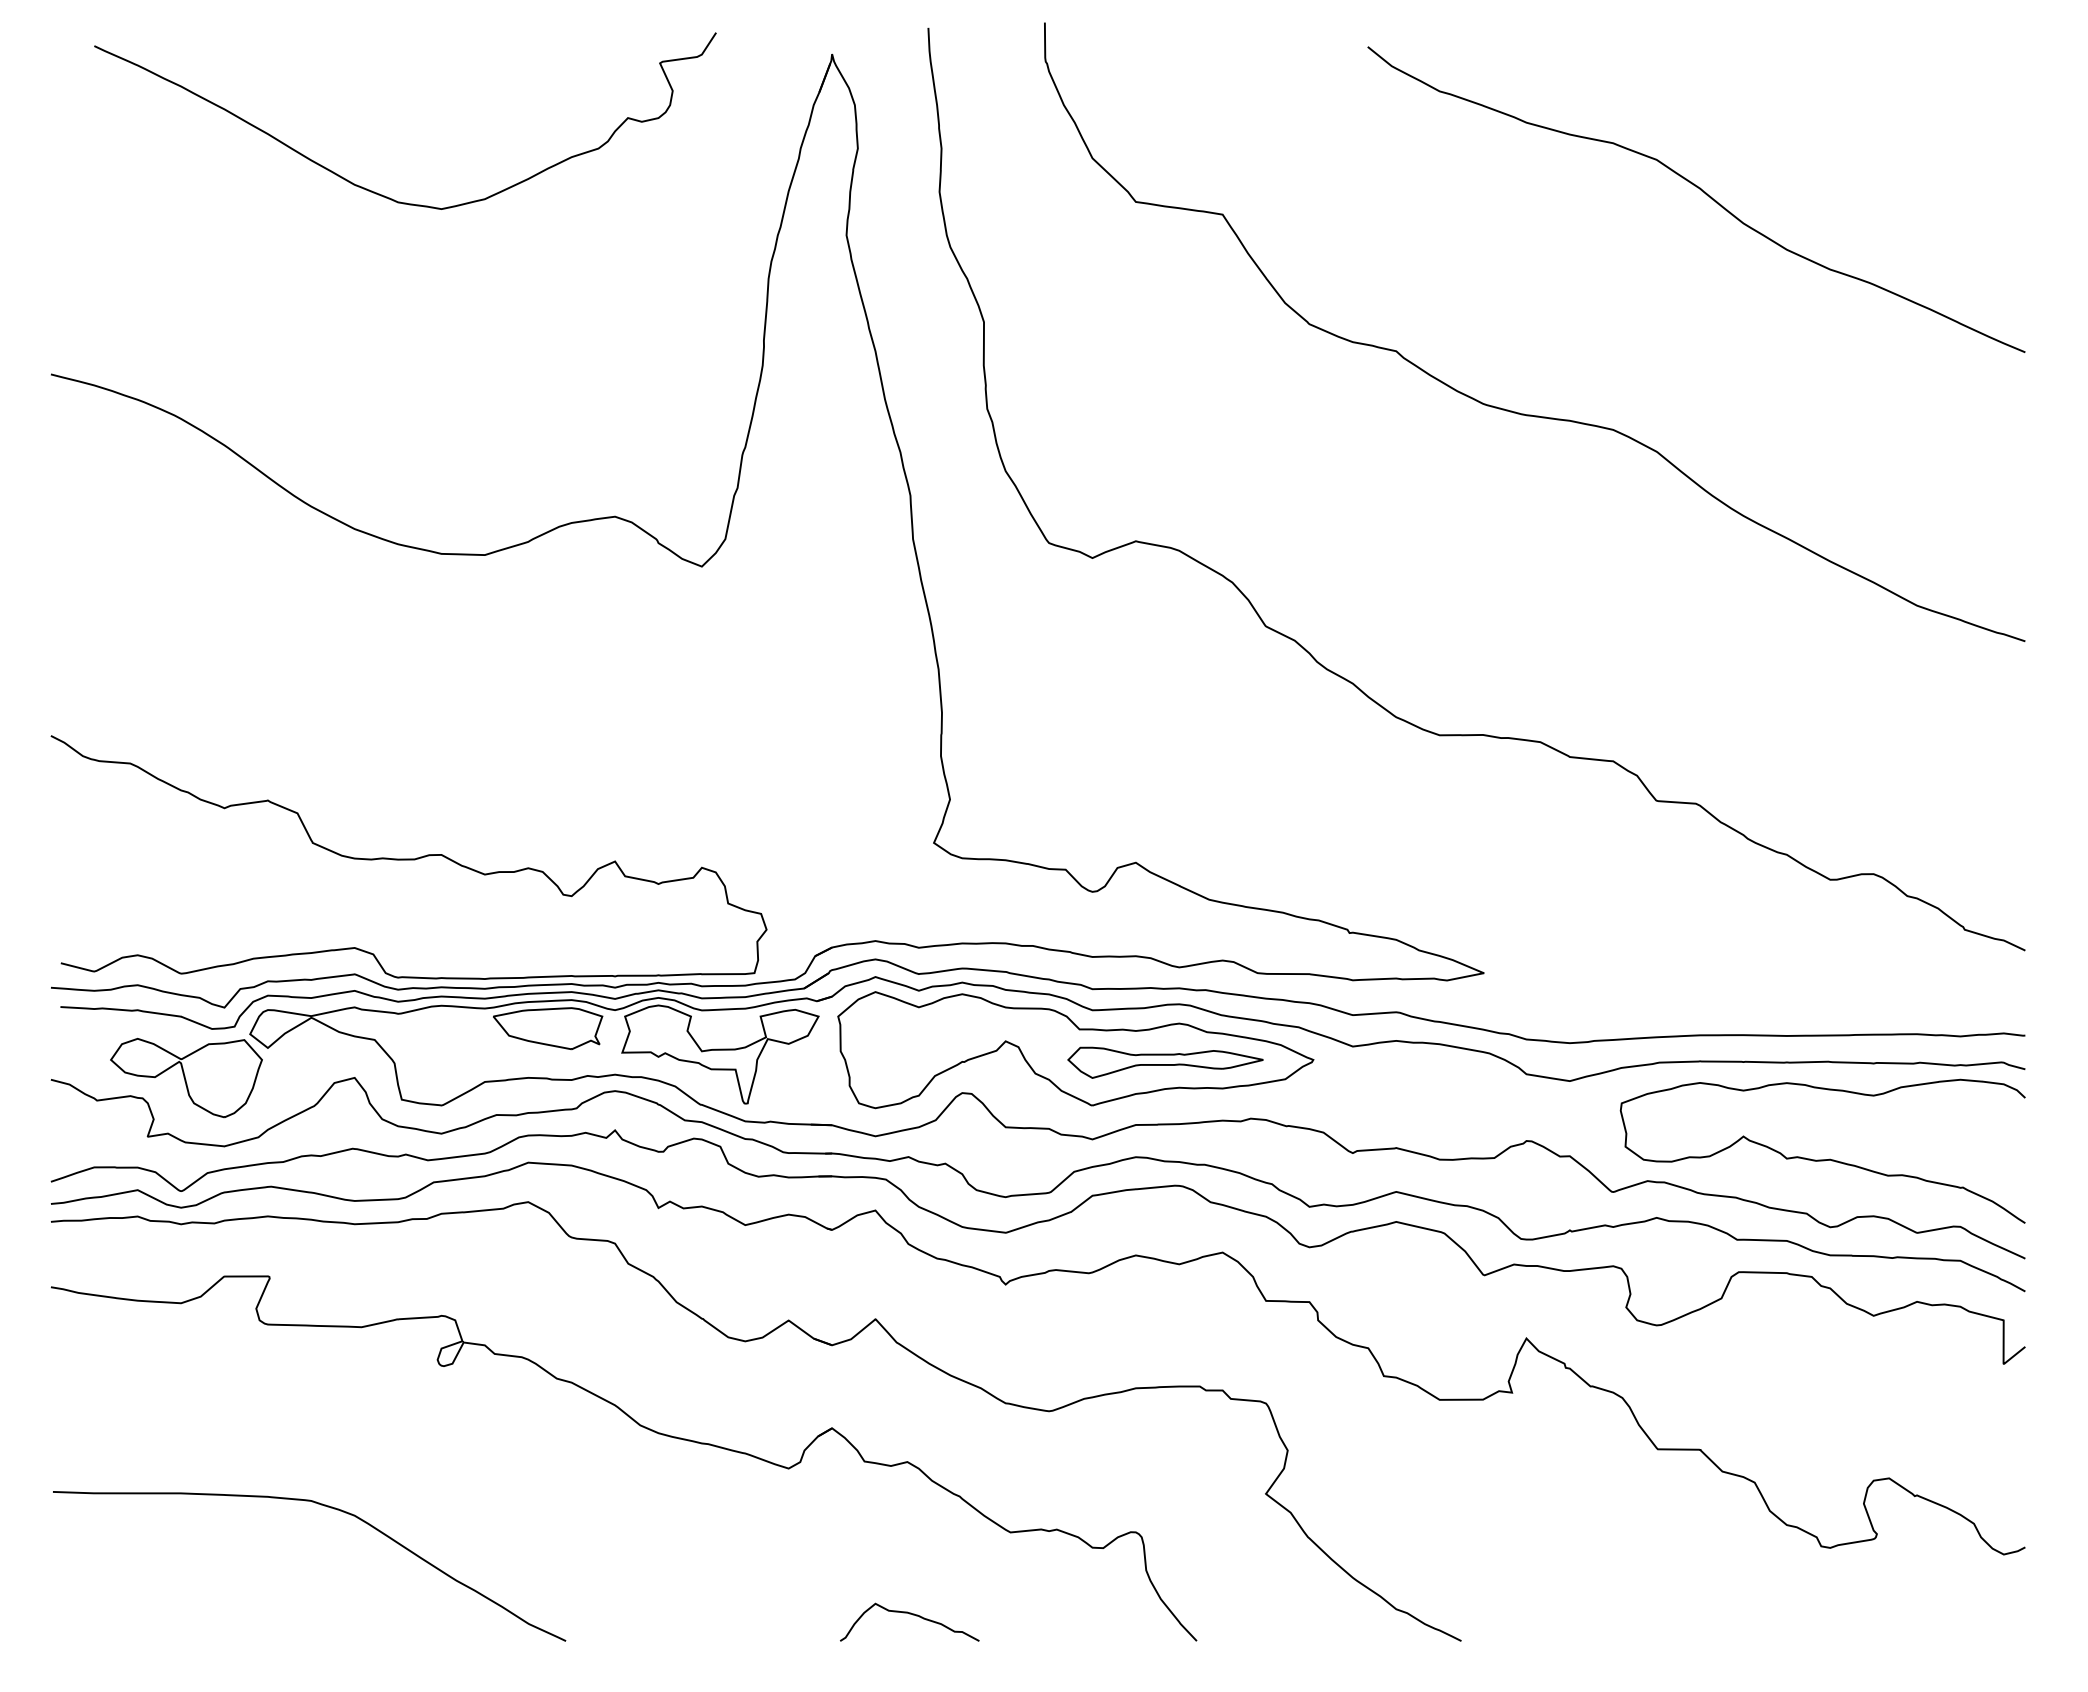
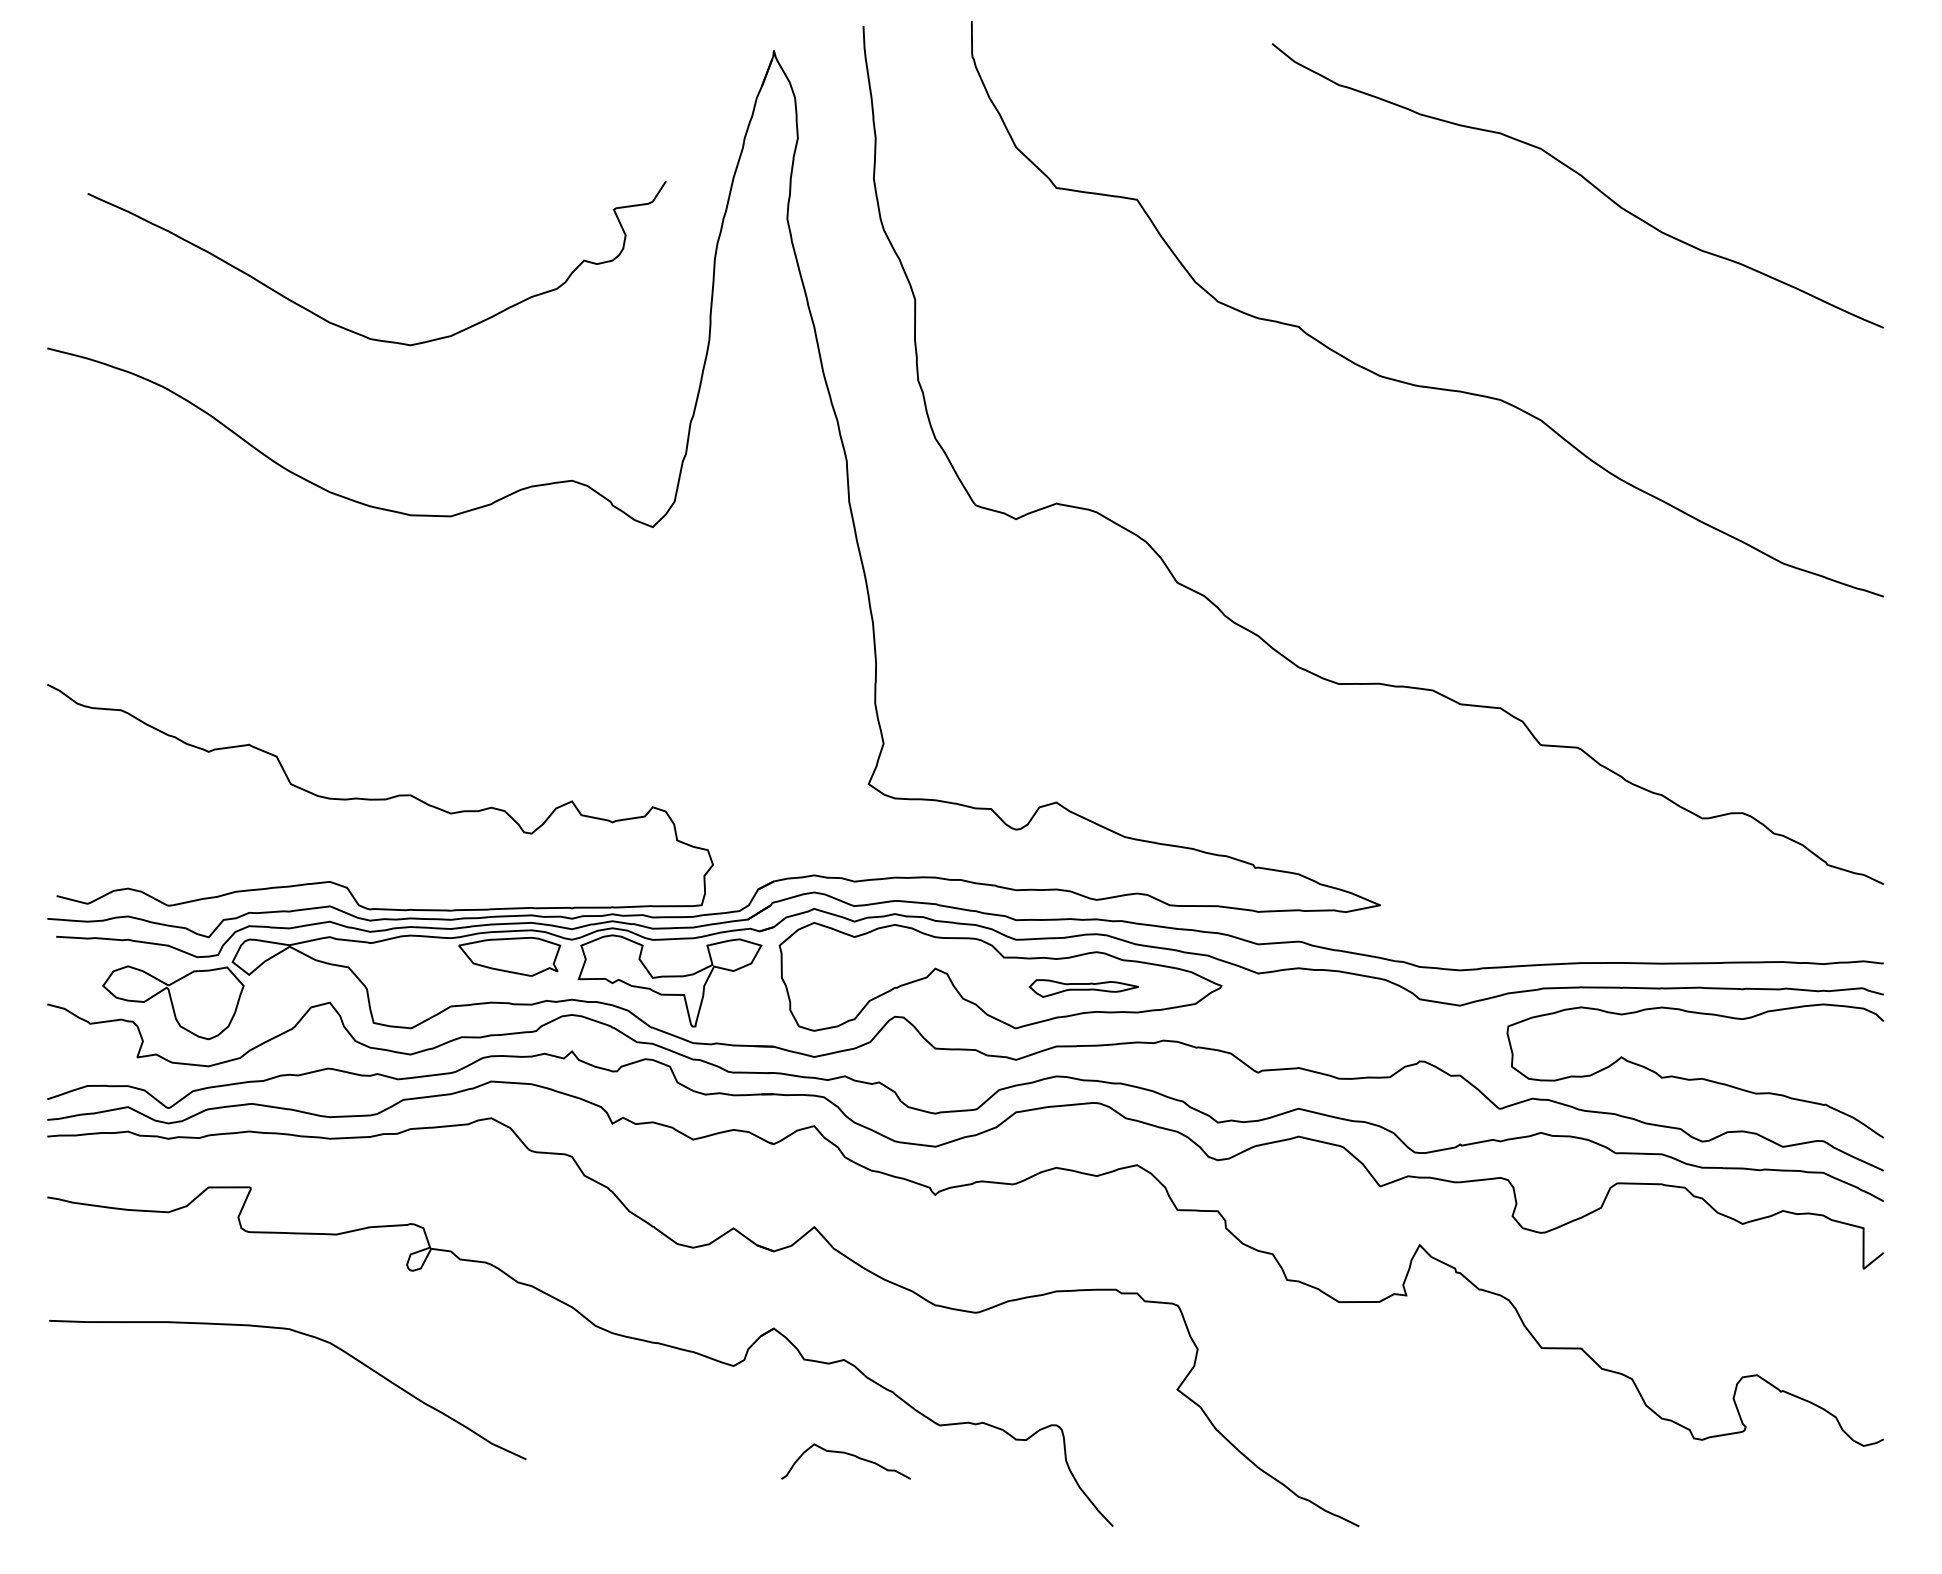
curve: (377, 192) -> (351, 329), moved
part: (1165, 1062) -> (1084, 988), size x0.6
curve: (327, 1507) -> (304, 1335), moved
curve: (912, 1615) -> (848, 1455), moved

